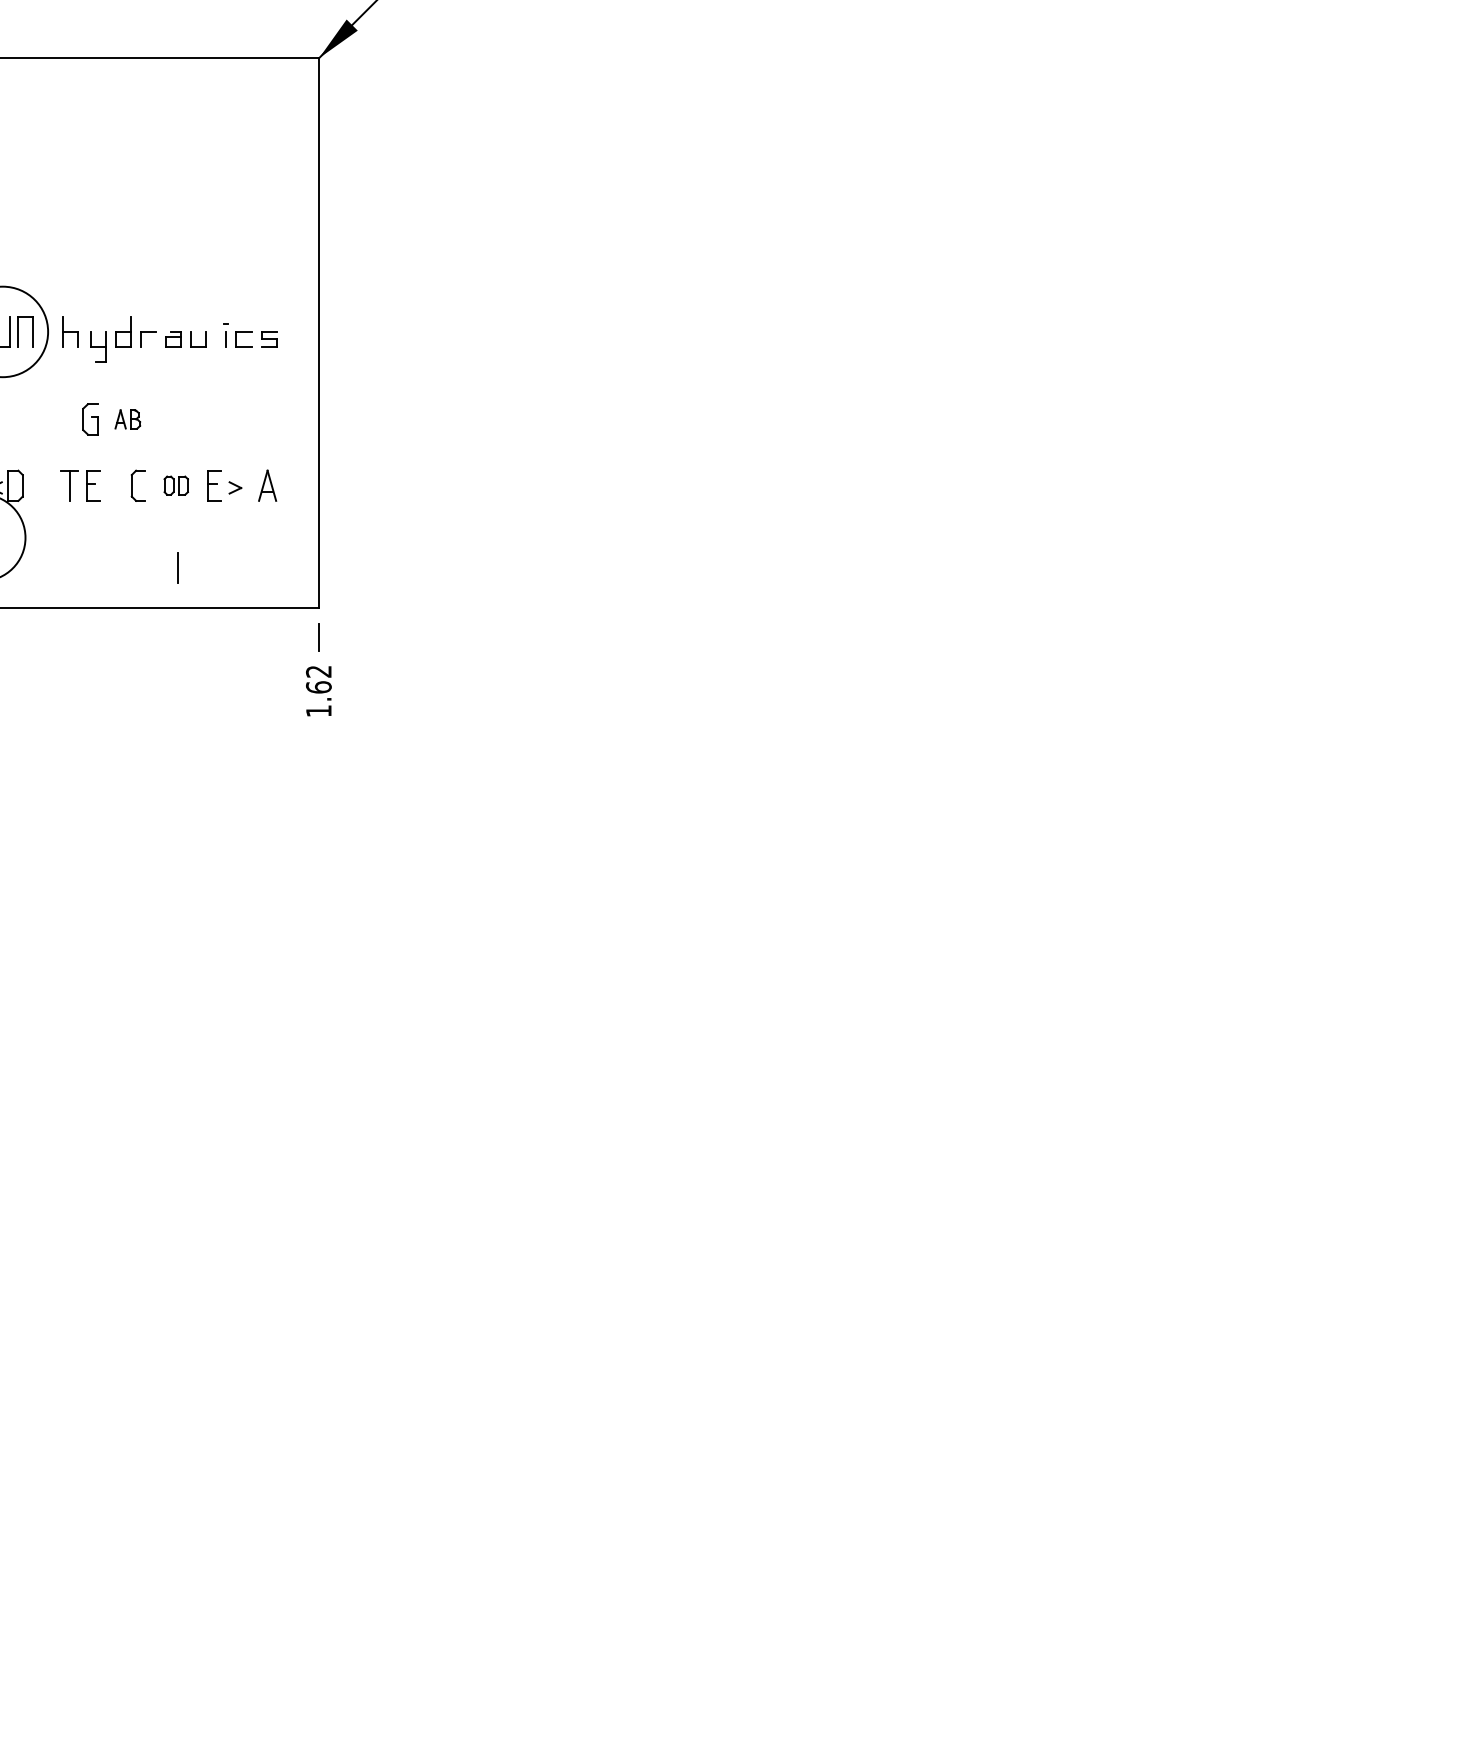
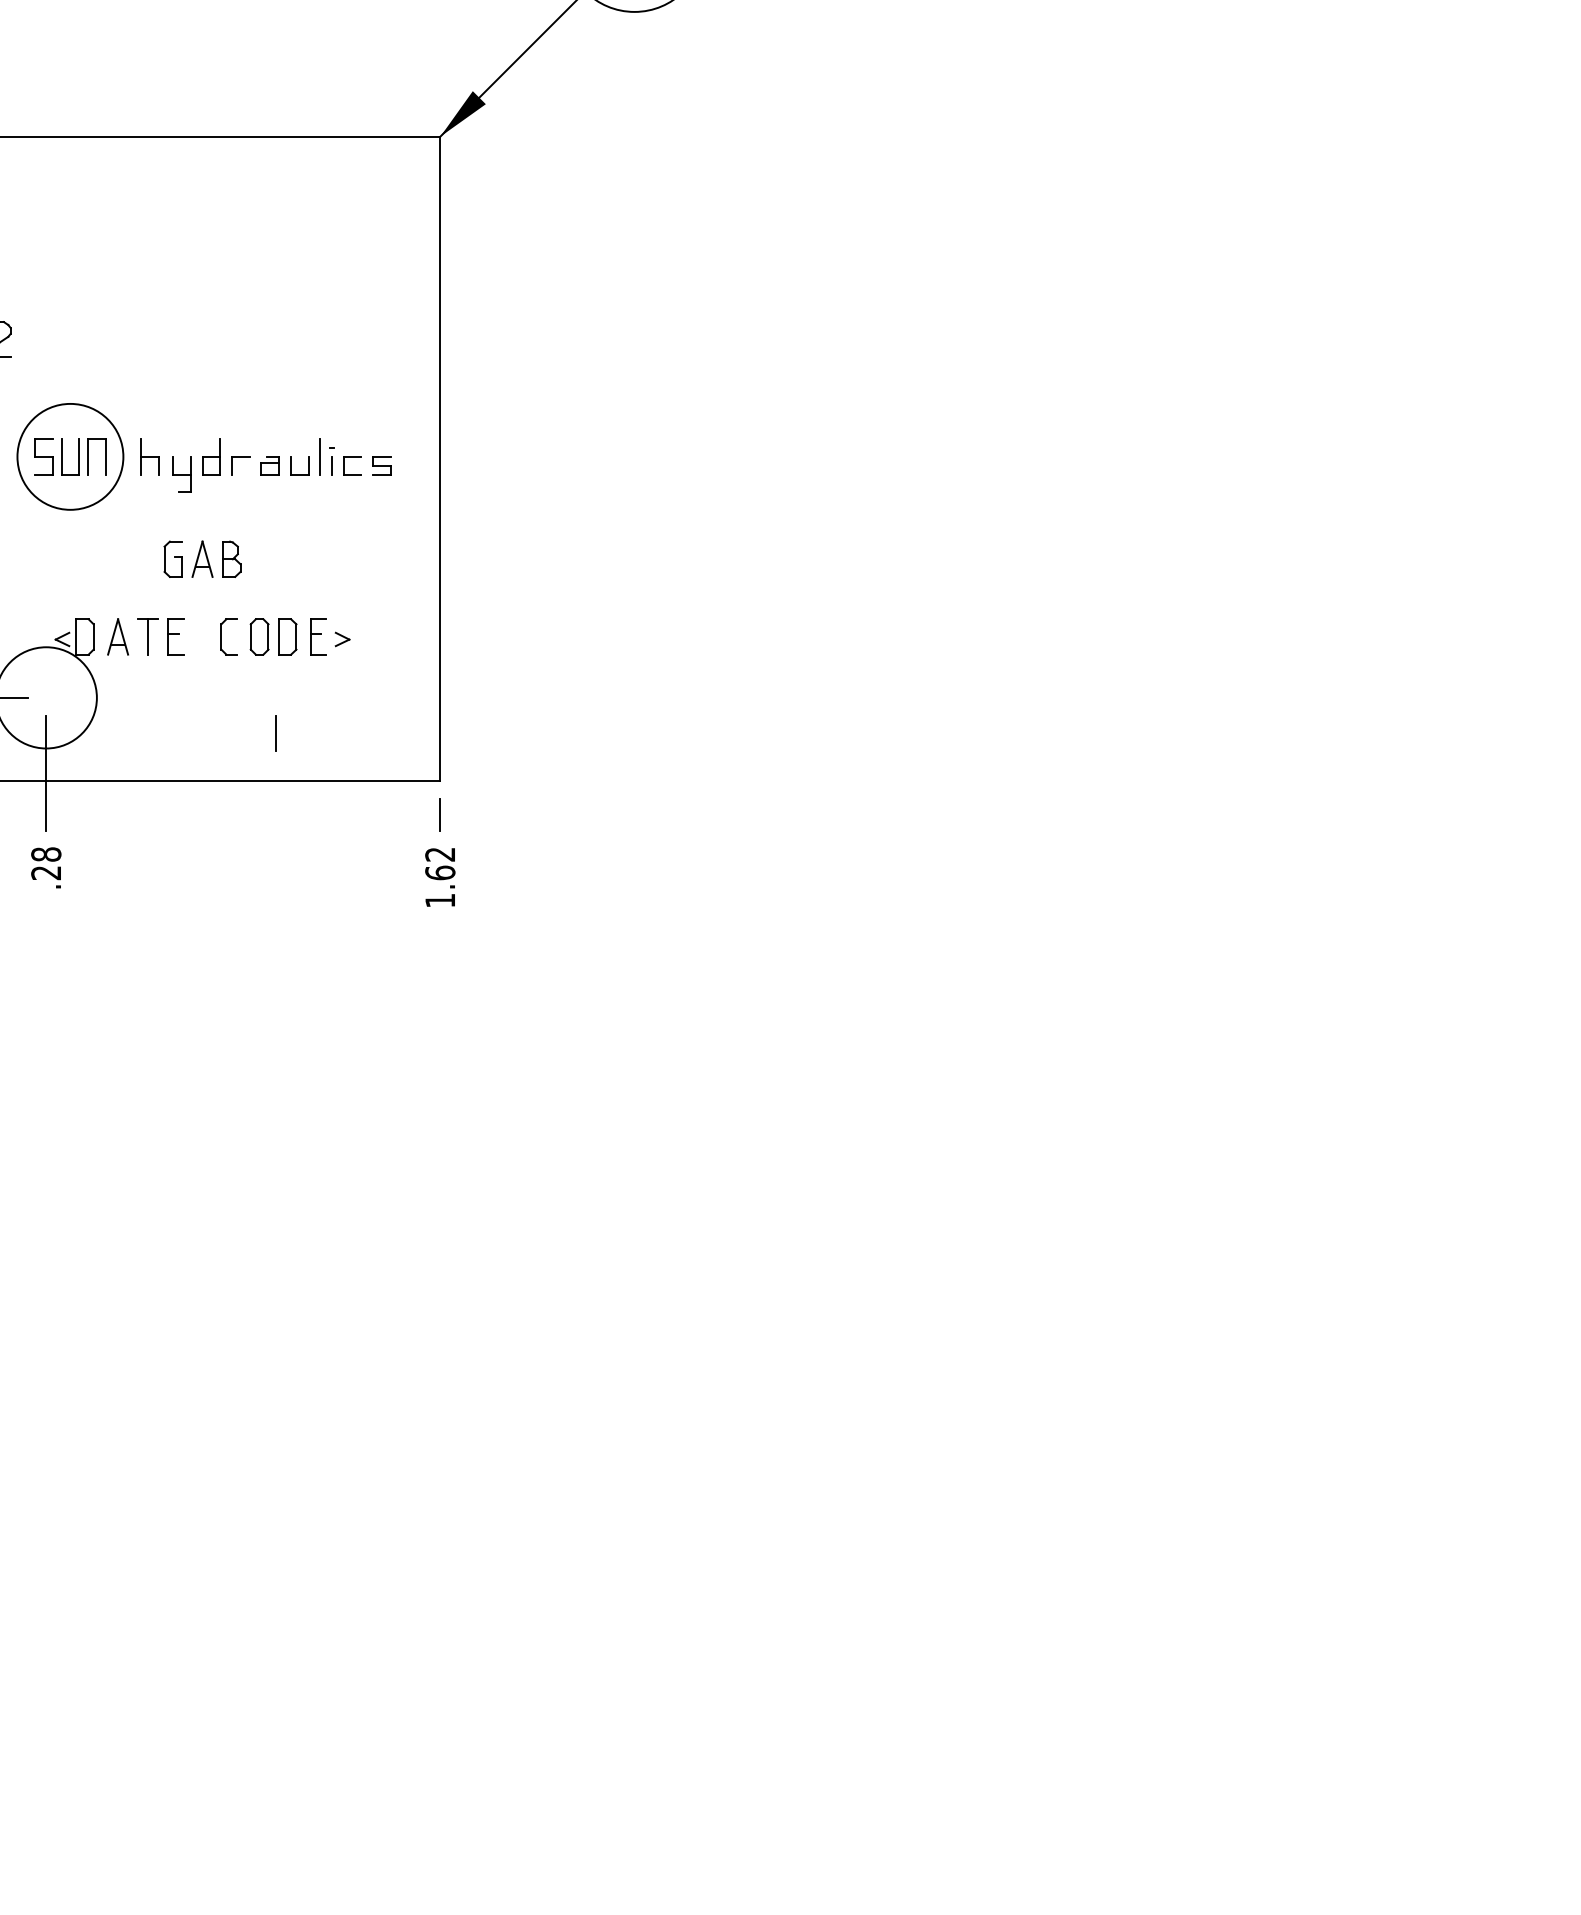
line: (216, 331) -> (320, 456), added
part: (127, 419) -> (216, 559), size x1.67
part: (175, 485) -> (272, 636), size x1.67
part: (267, 485) -> (117, 636), moved

